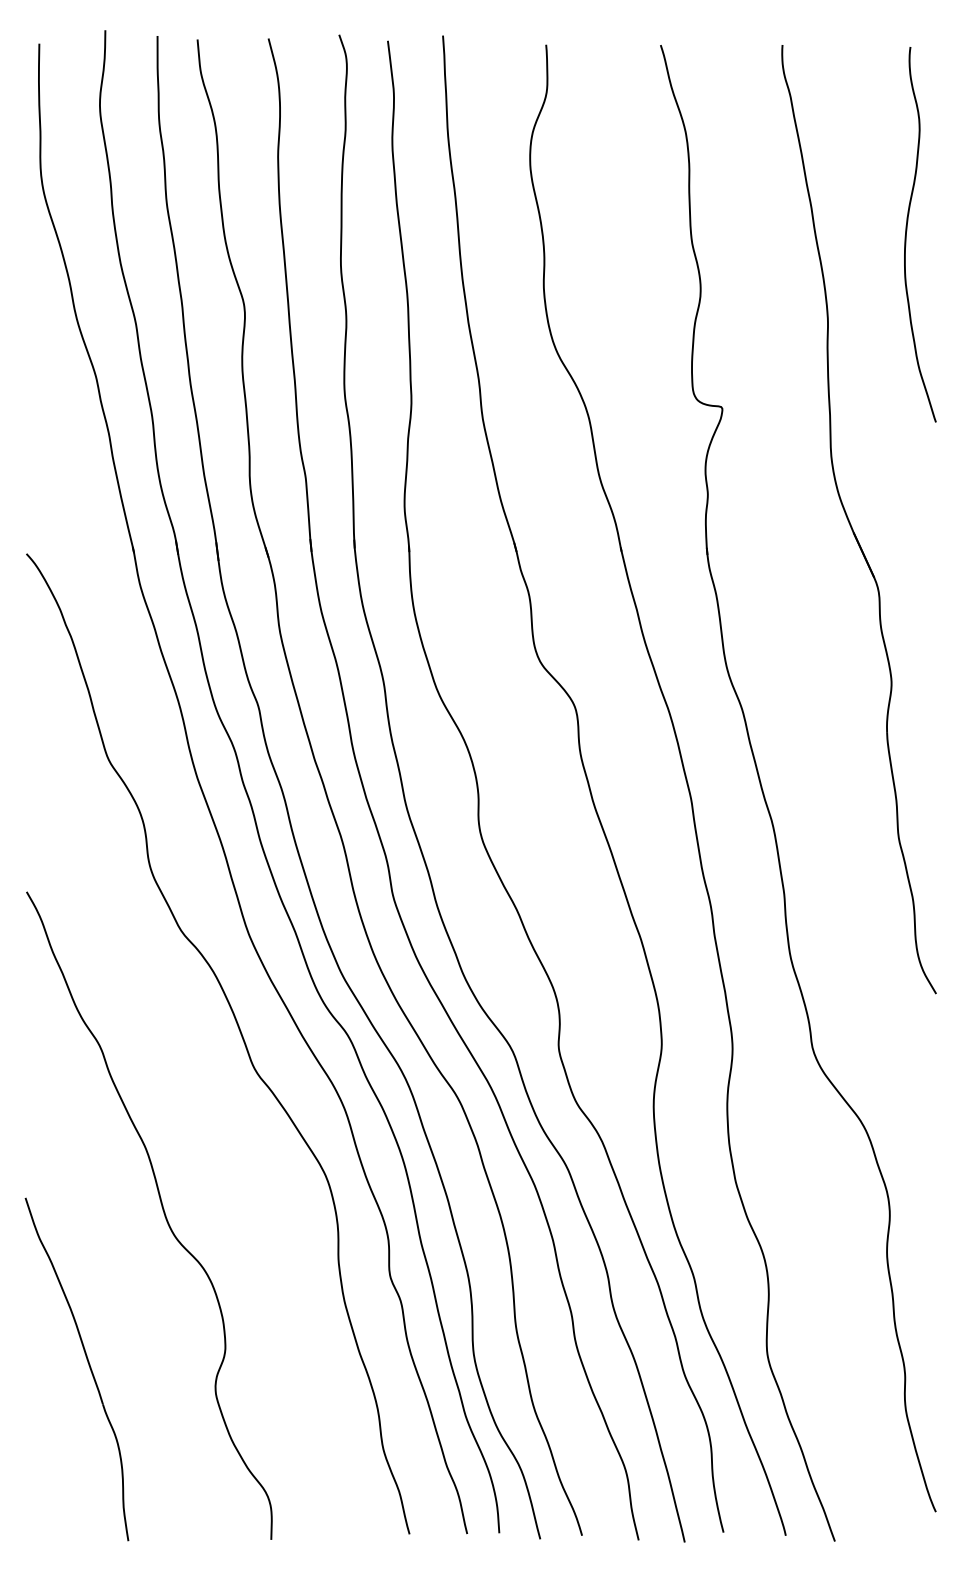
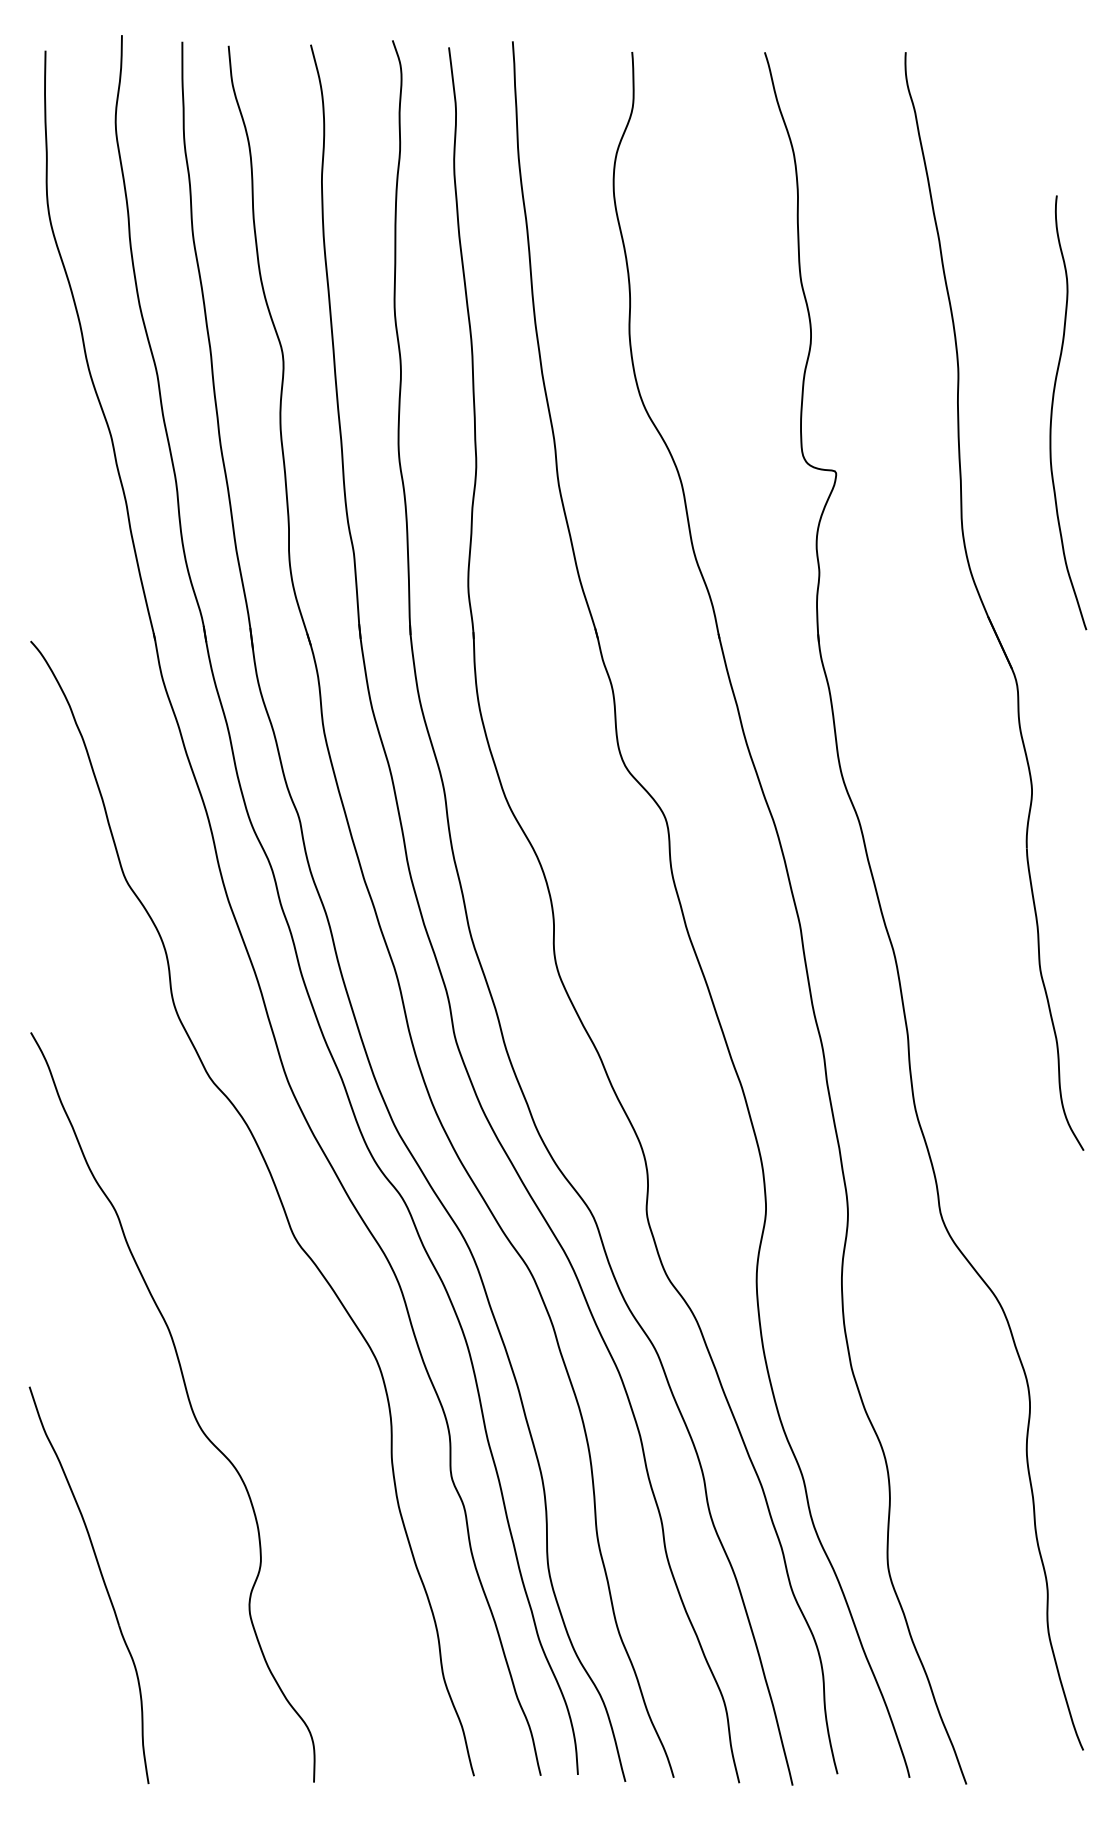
curve: (906, 234) -> (1052, 412), moved

